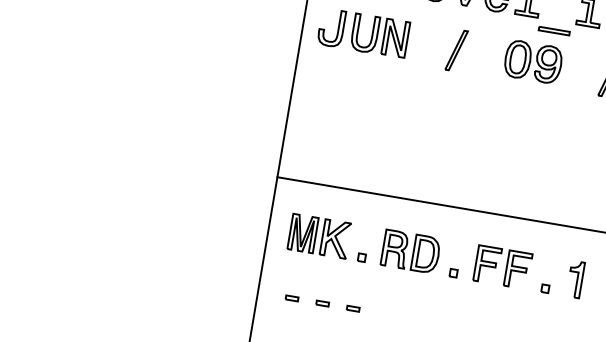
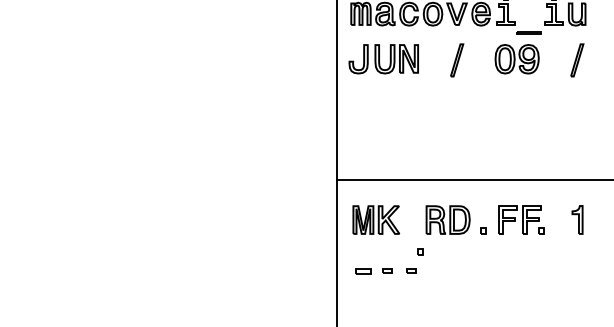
part: (362, 257) -> (420, 251), moved
part: (545, 288) -> (541, 230), moved
part: (292, 297) -> (363, 270), size x1.6

